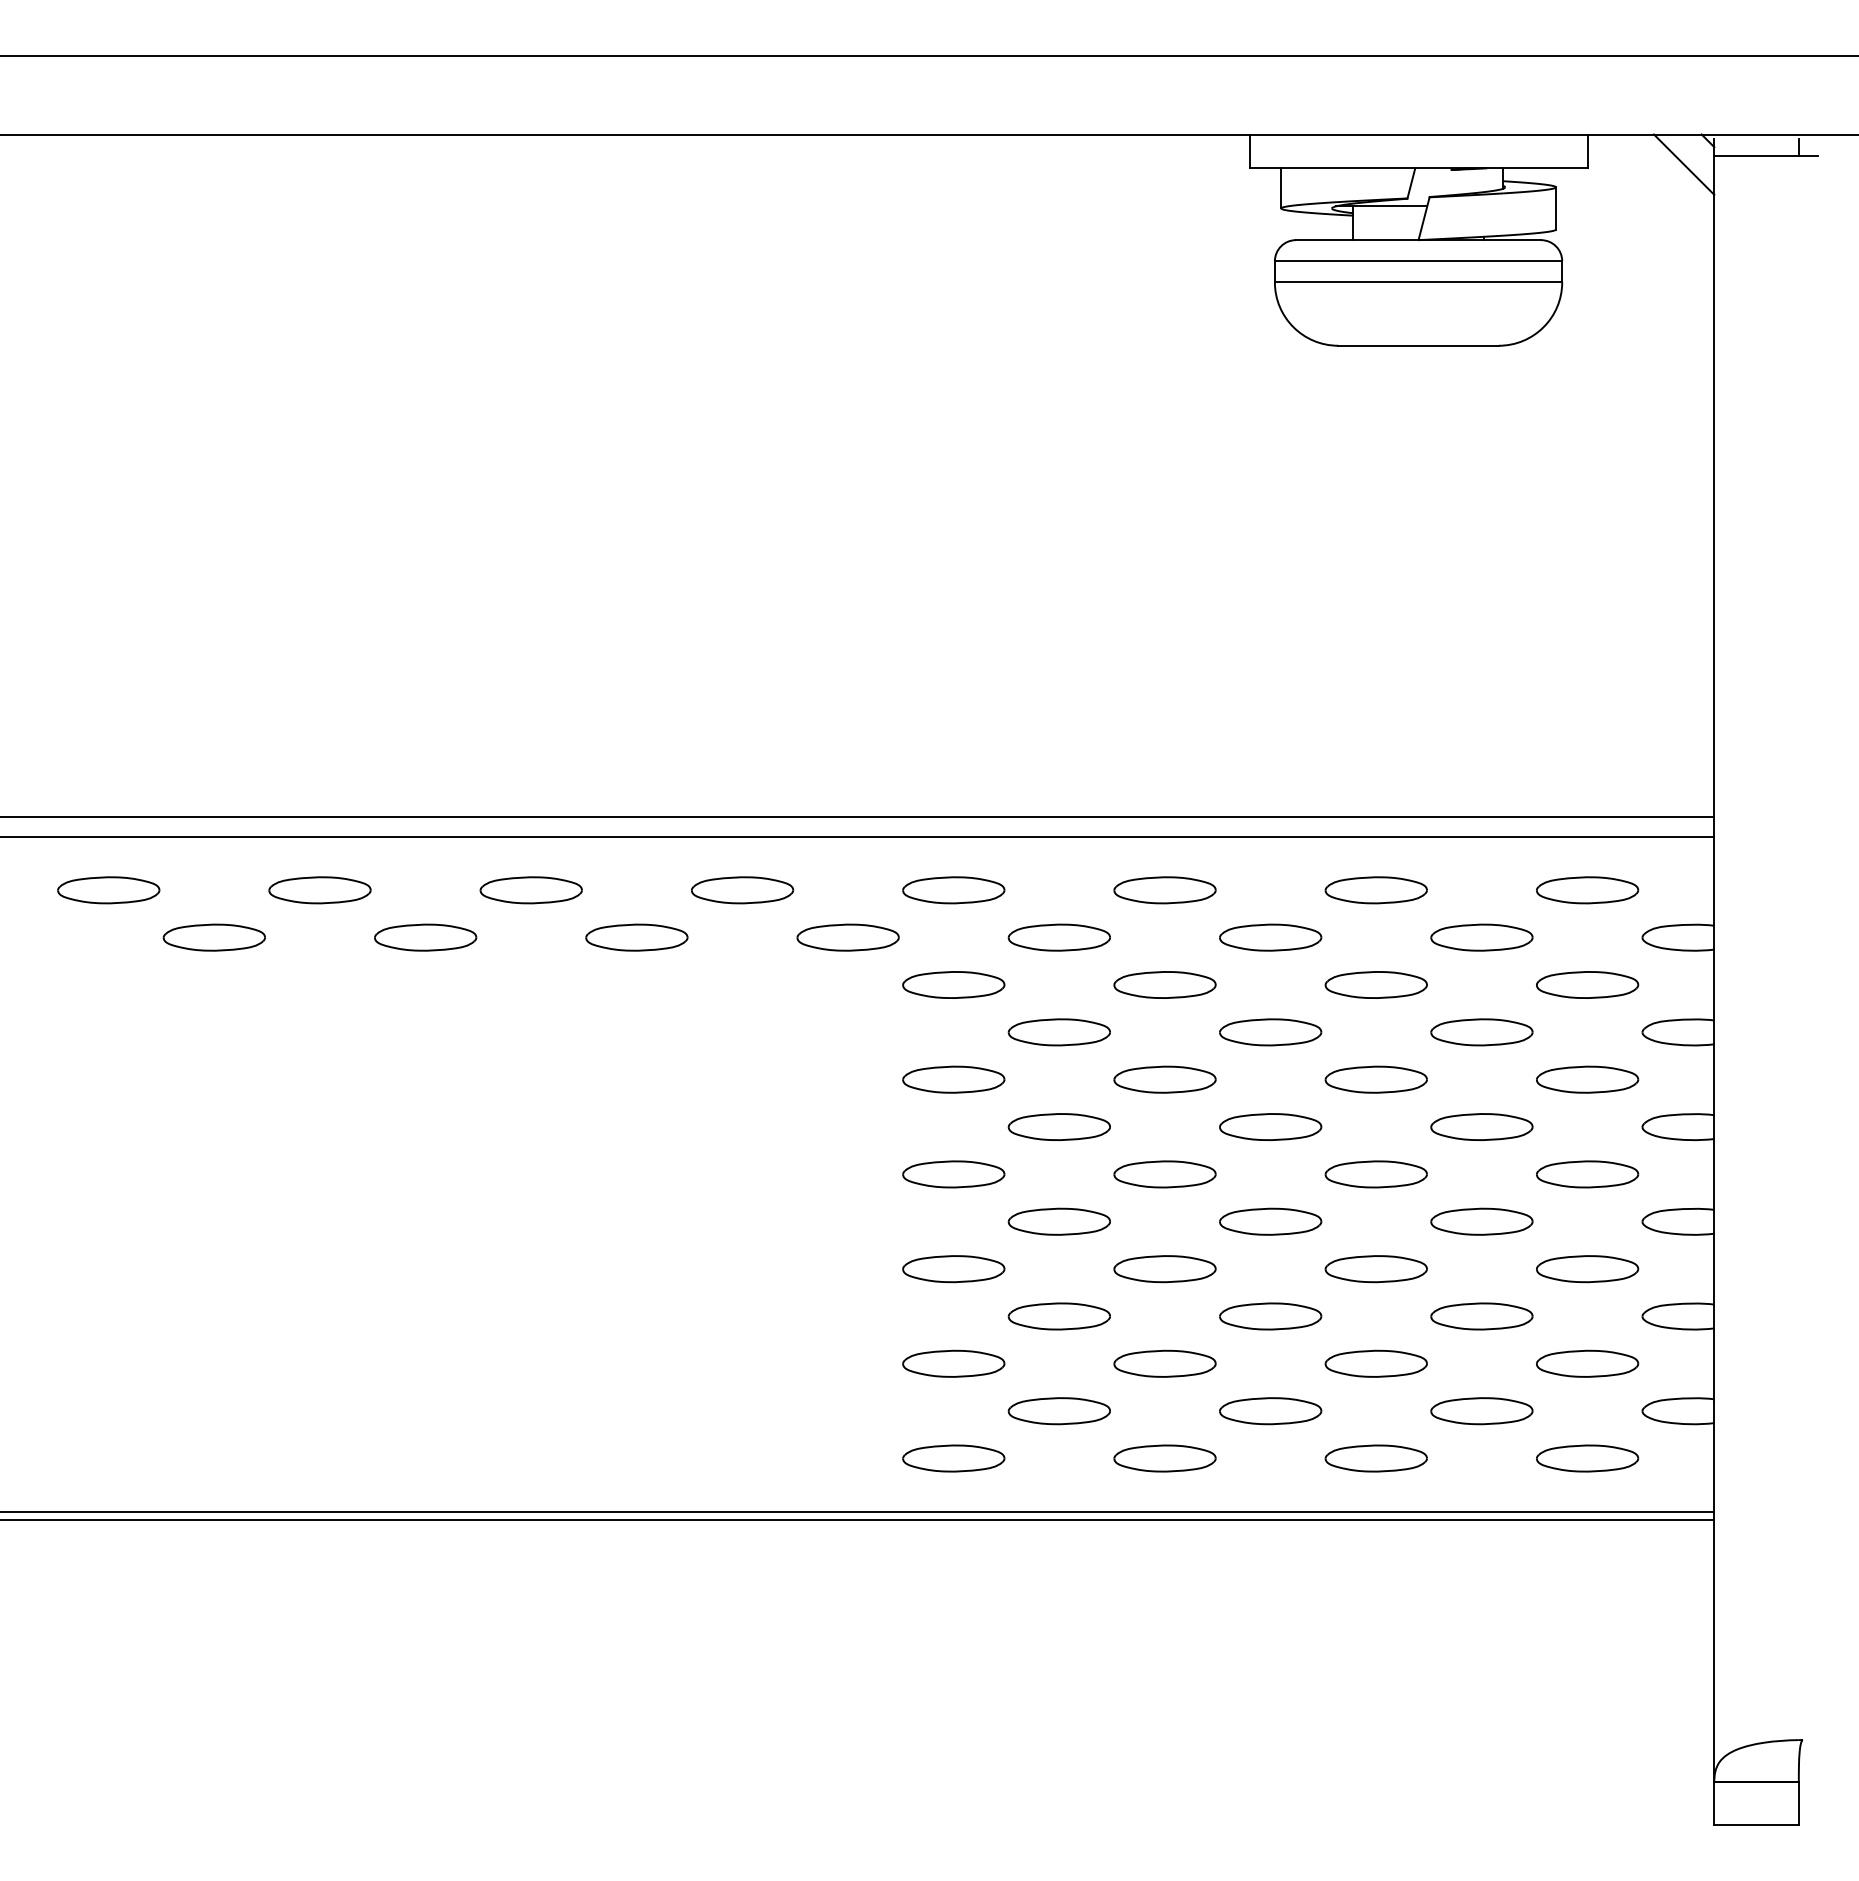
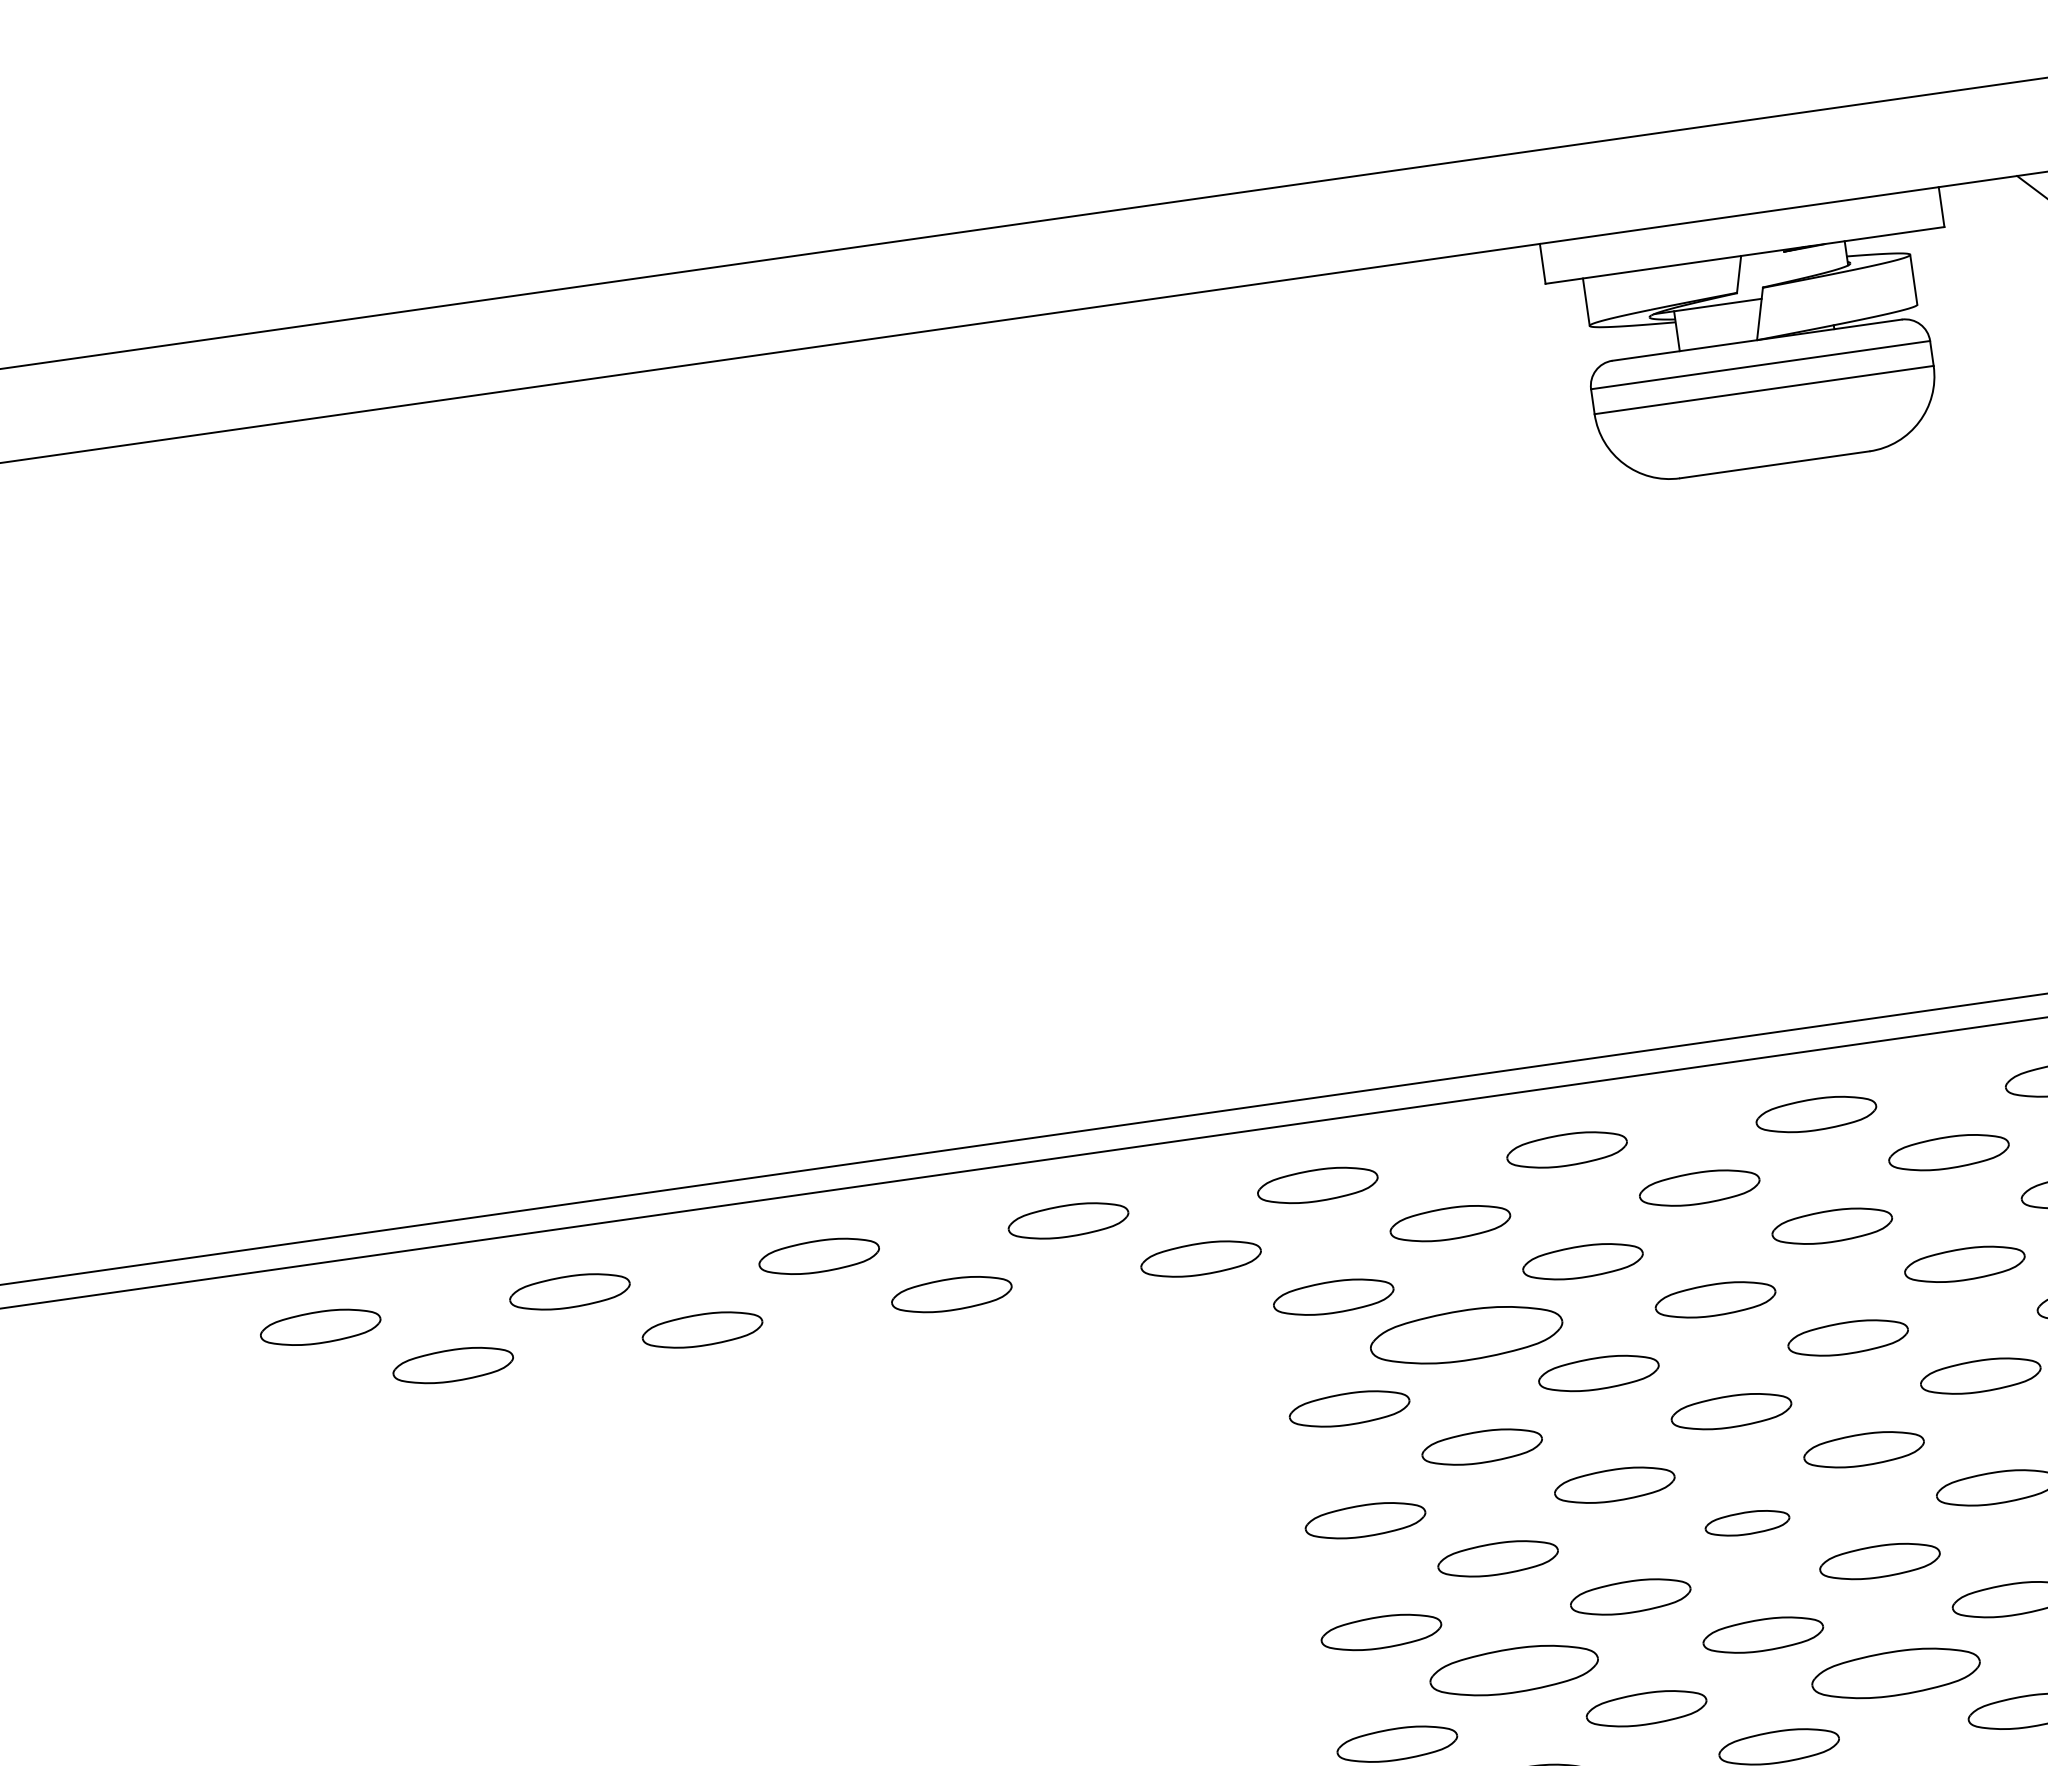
part: (1058, 1032) -> (1465, 1335), size x1.6
part: (1270, 1221) -> (1747, 1523), size x0.7
part: (1058, 1316) -> (1512, 1670), size x1.4
part: (1375, 1363) -> (1894, 1672), size x1.4

